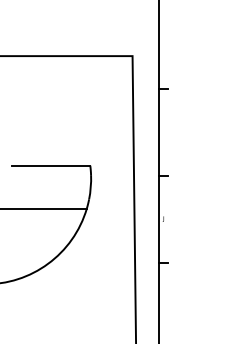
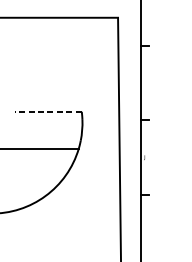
line: (51, 165) -> (48, 111), solid -> dashed

